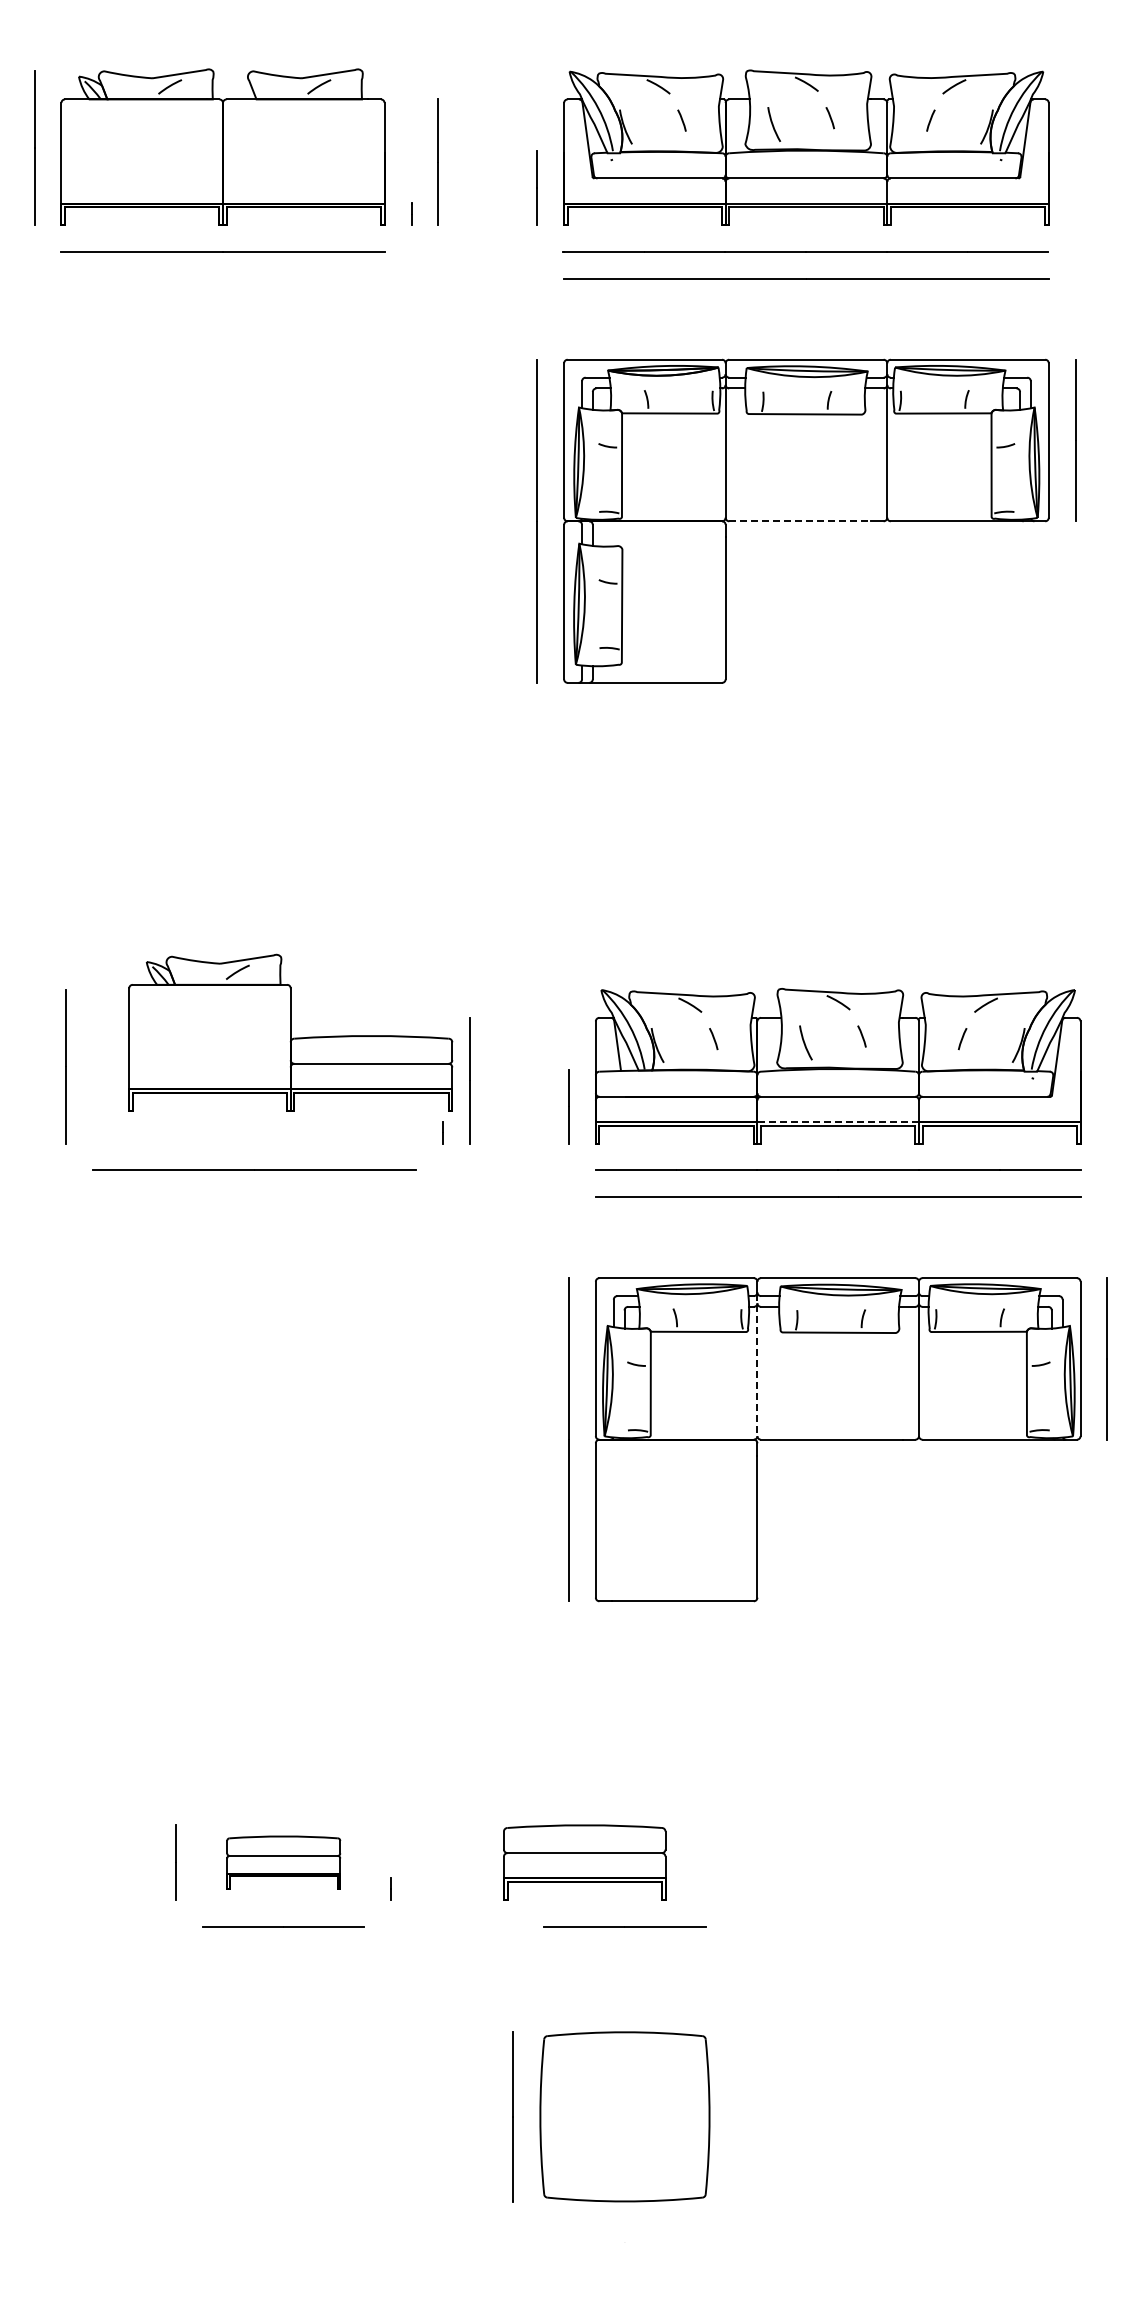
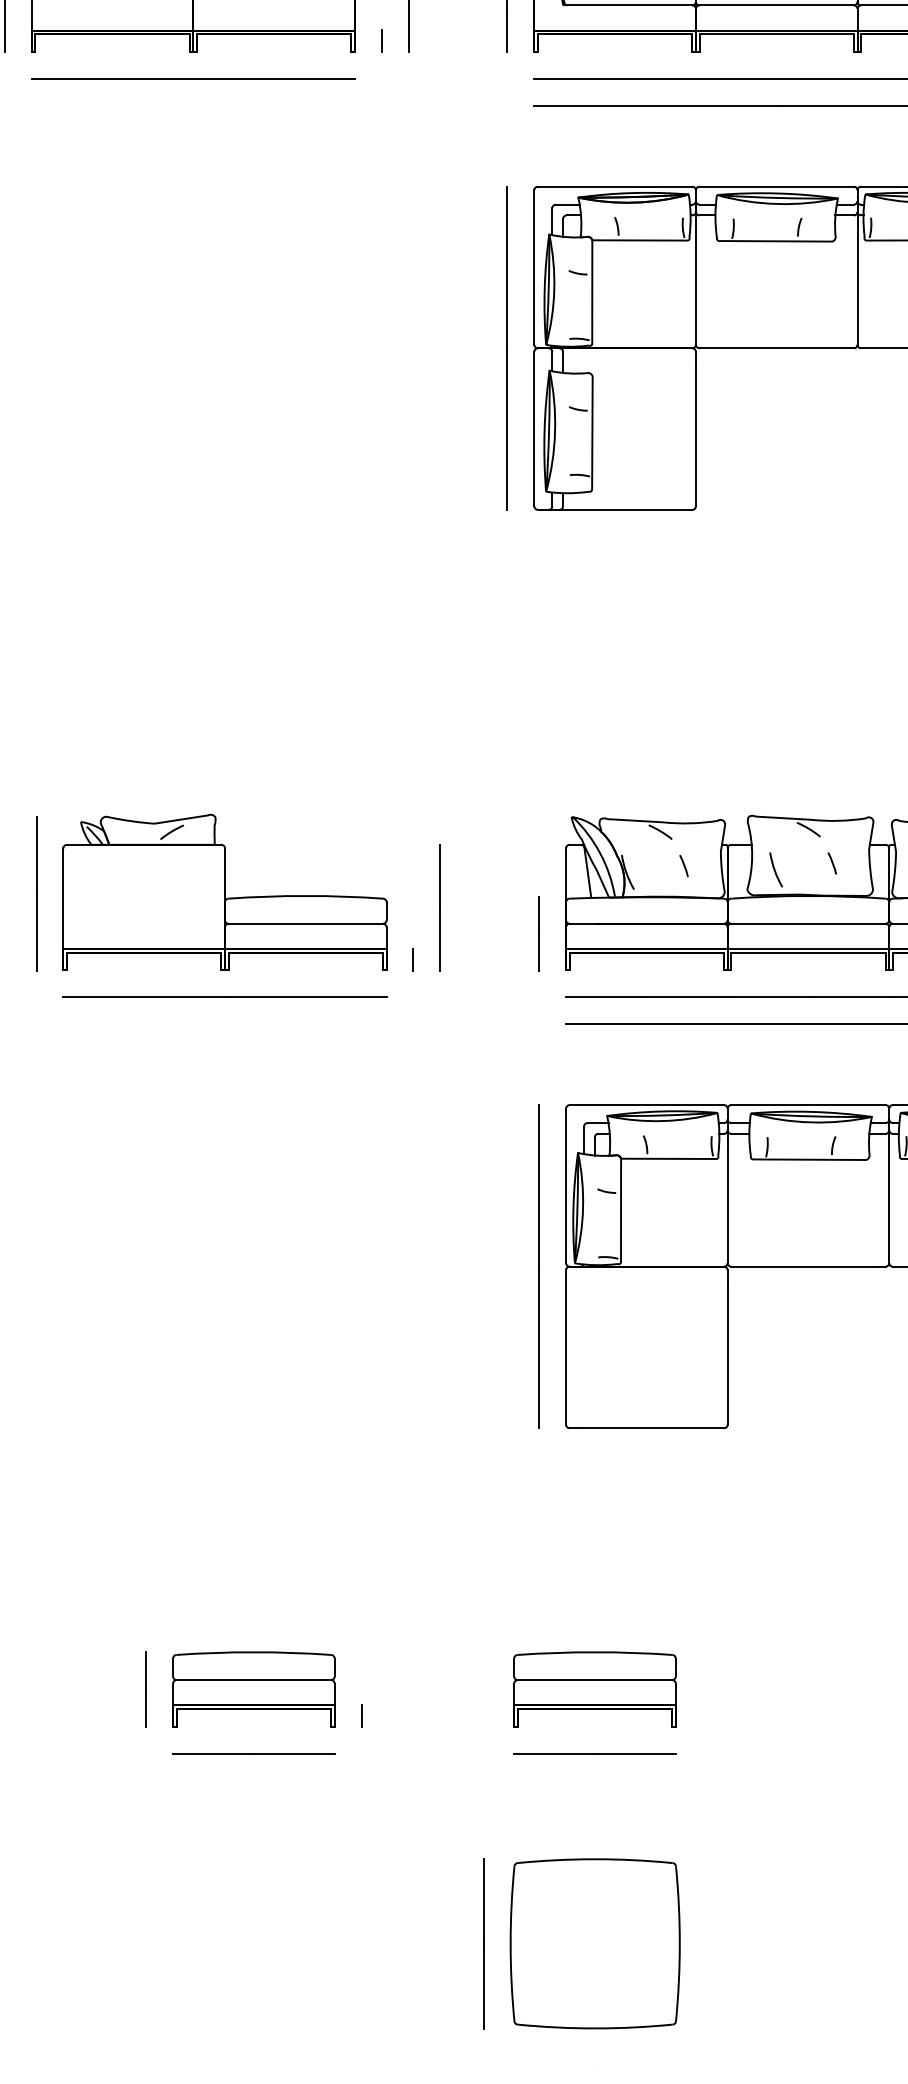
line: (800, 521) -> (770, 348), dashed -> solid
part: (290, 1032) -> (224, 892), moved
line: (838, 1121) -> (808, 948), dashed -> solid
line: (757, 1365) -> (727, 1192), dashed -> solid
part: (283, 1862) -> (253, 1689), size x1.43
part: (584, 1862) -> (594, 1689), moved

